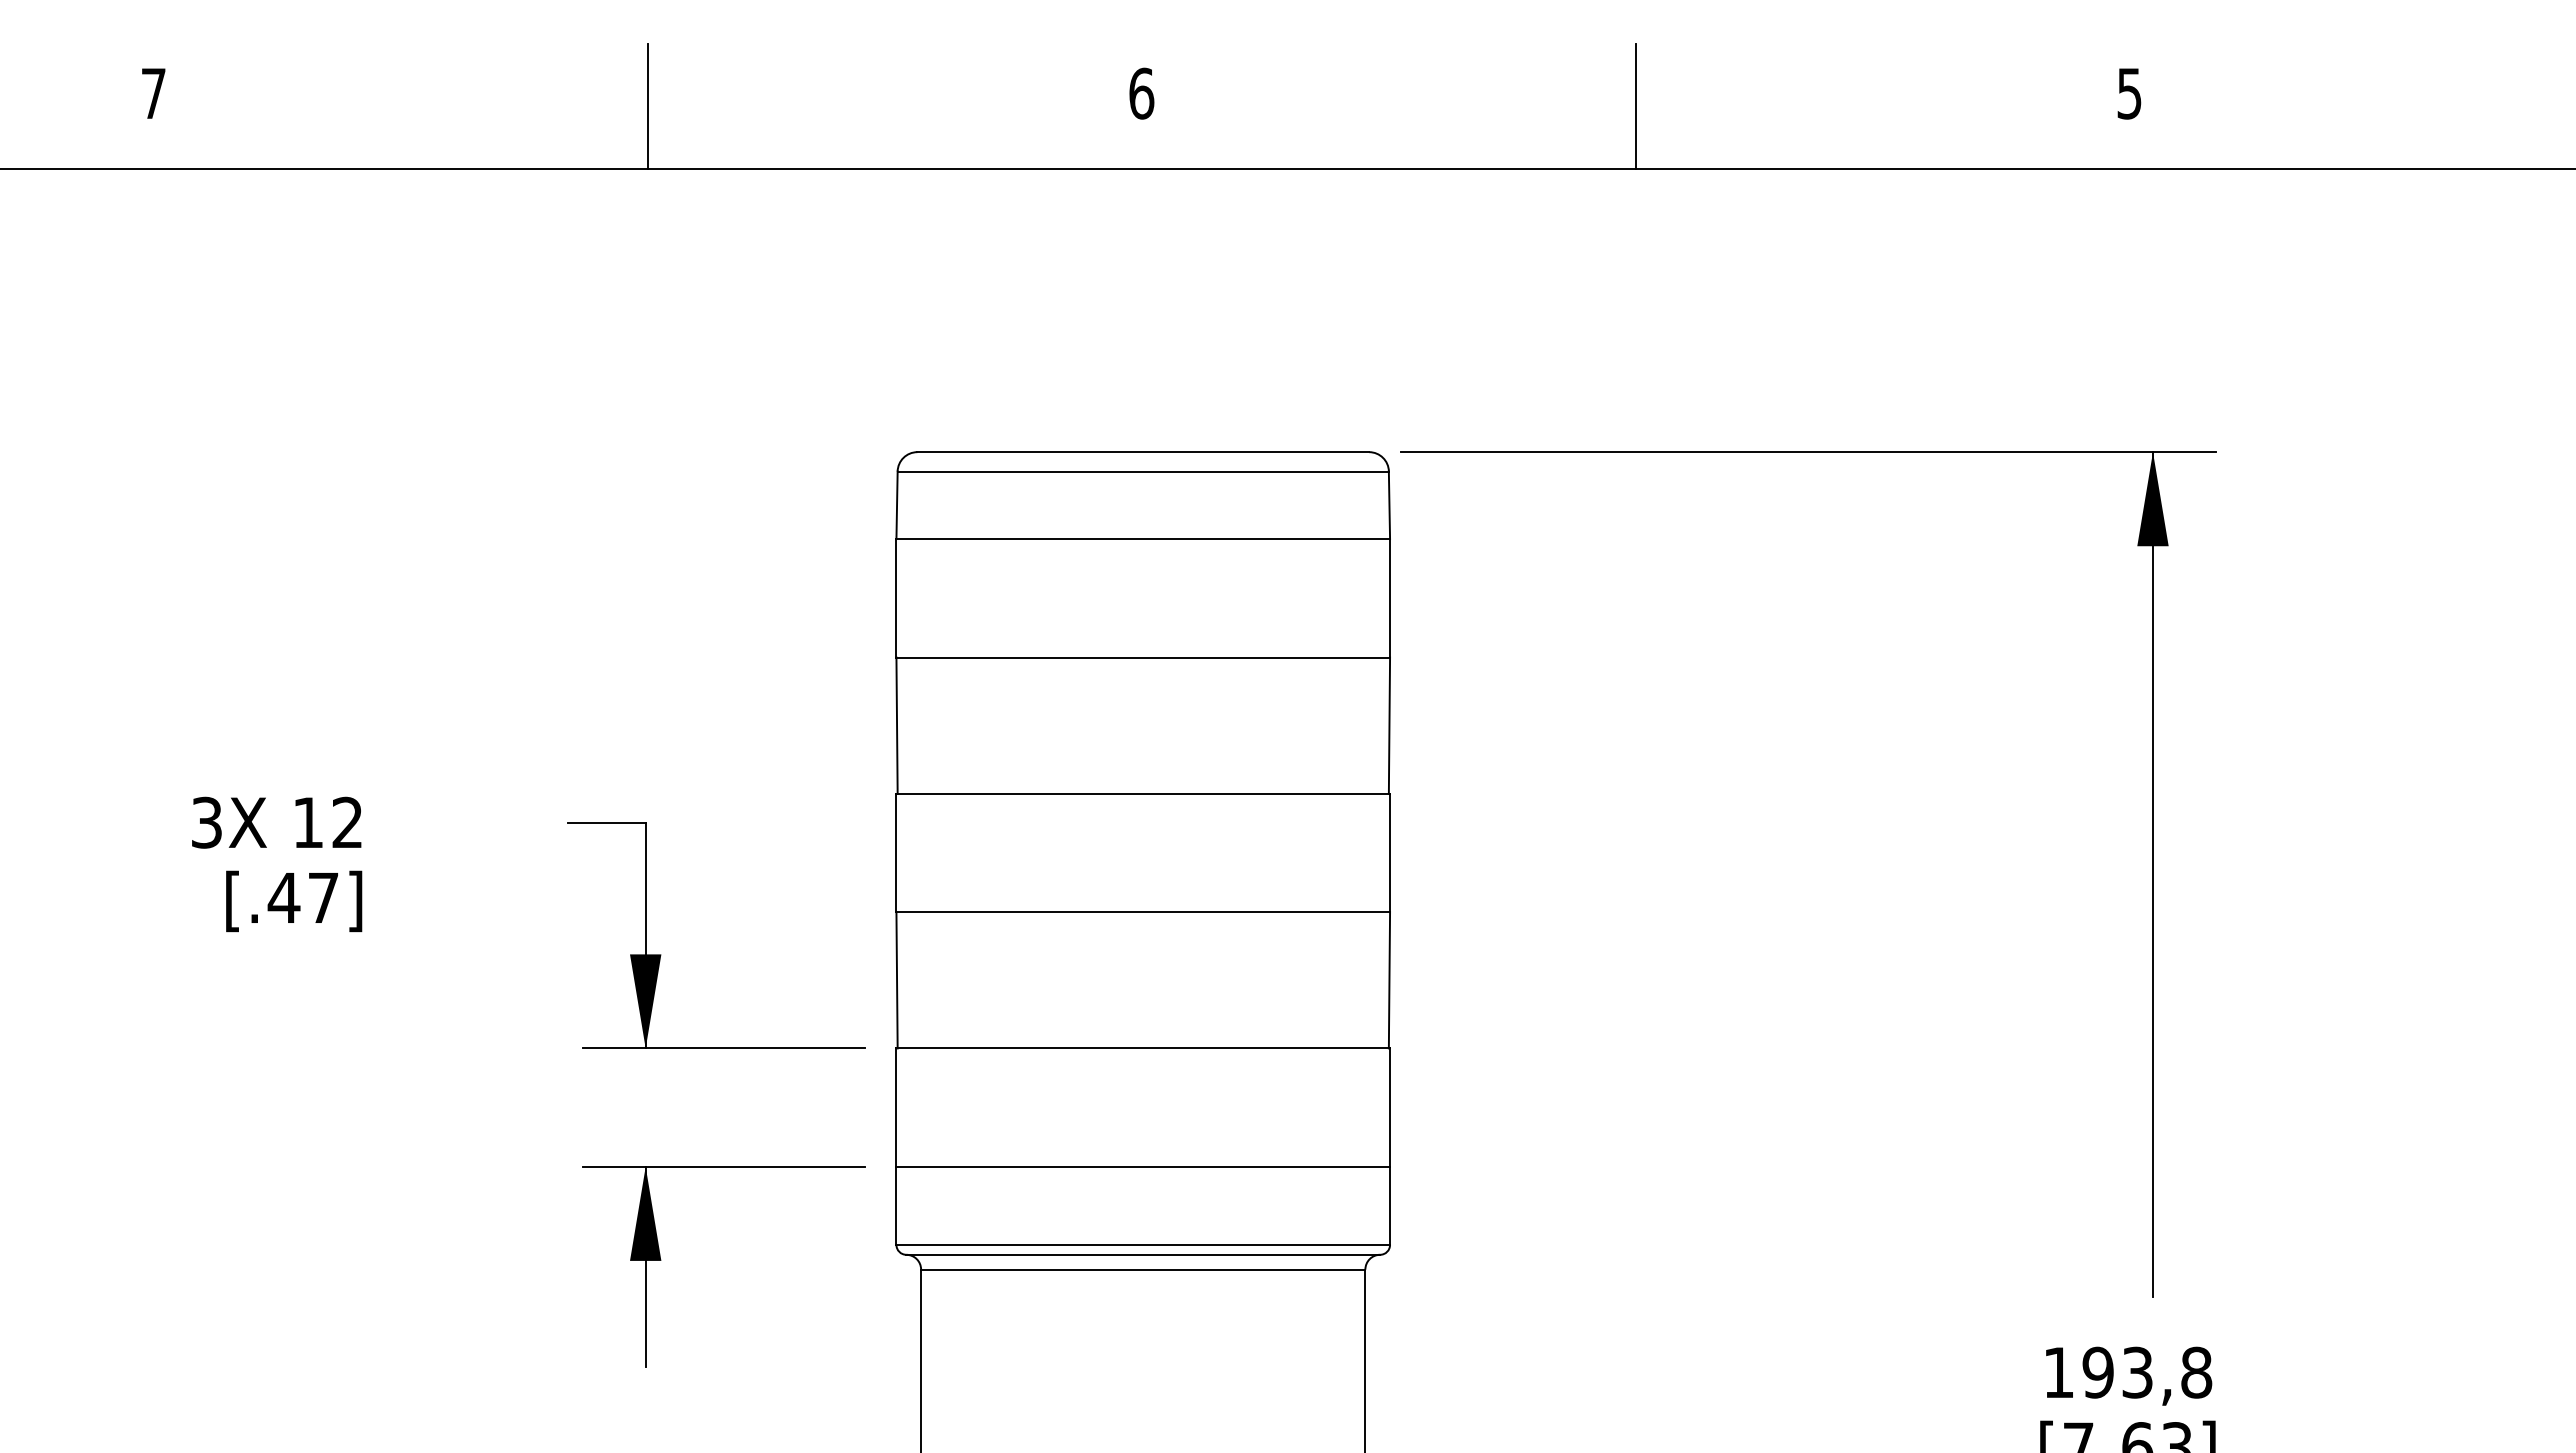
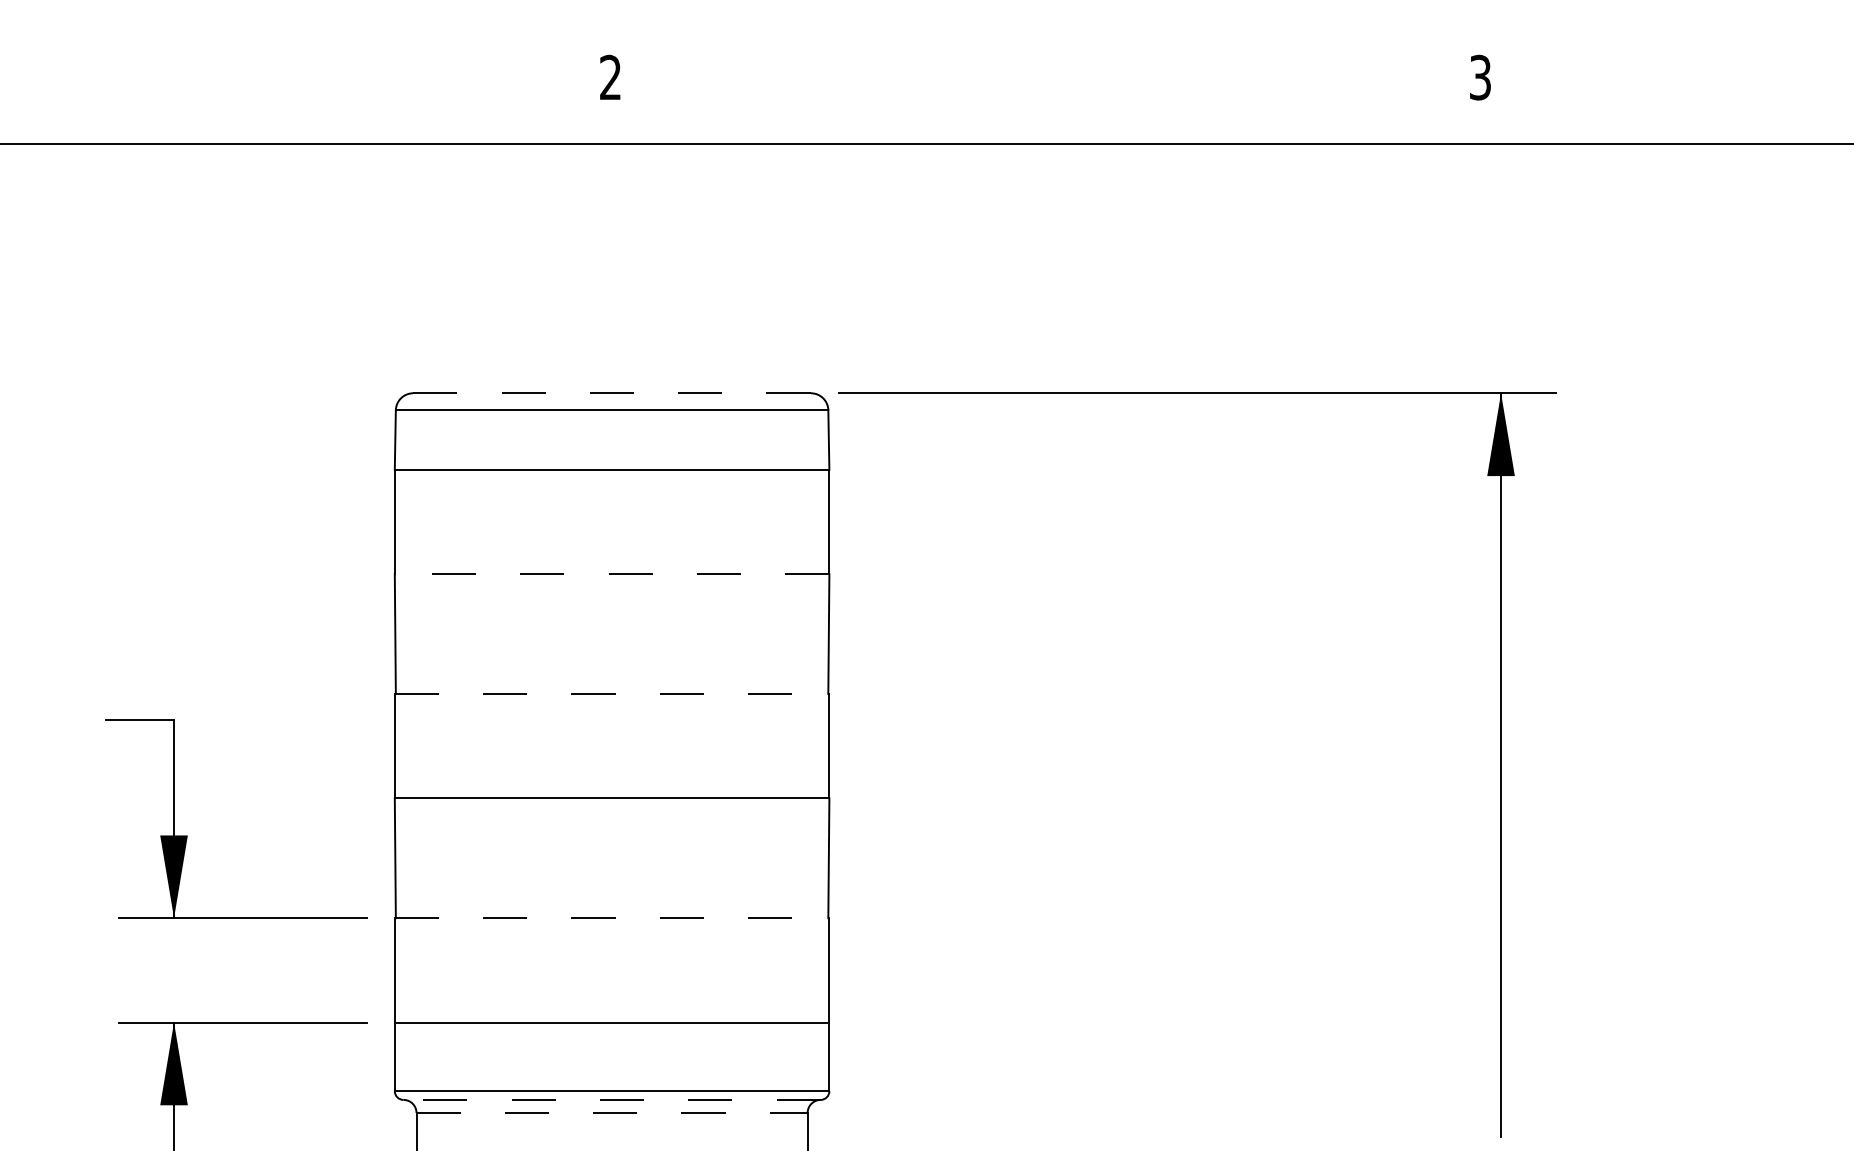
text: (2129, 92) -> (1480, 76), 5 -> 3
text: (1141, 93) -> (610, 77), 6 -> 2
line: (647, 105) -> (175, 88), removed
line: (1635, 105) -> (1045, 88), removed
line: (1143, 452) -> (612, 393), solid -> dashed
line: (1143, 657) -> (612, 574), solid -> dashed
line: (1143, 793) -> (612, 693), solid -> dashed
line: (1143, 1048) -> (612, 918), solid -> dashed
line: (1143, 1254) -> (612, 1099), solid -> dashed
line: (1143, 1269) -> (612, 1112), solid -> dashed

